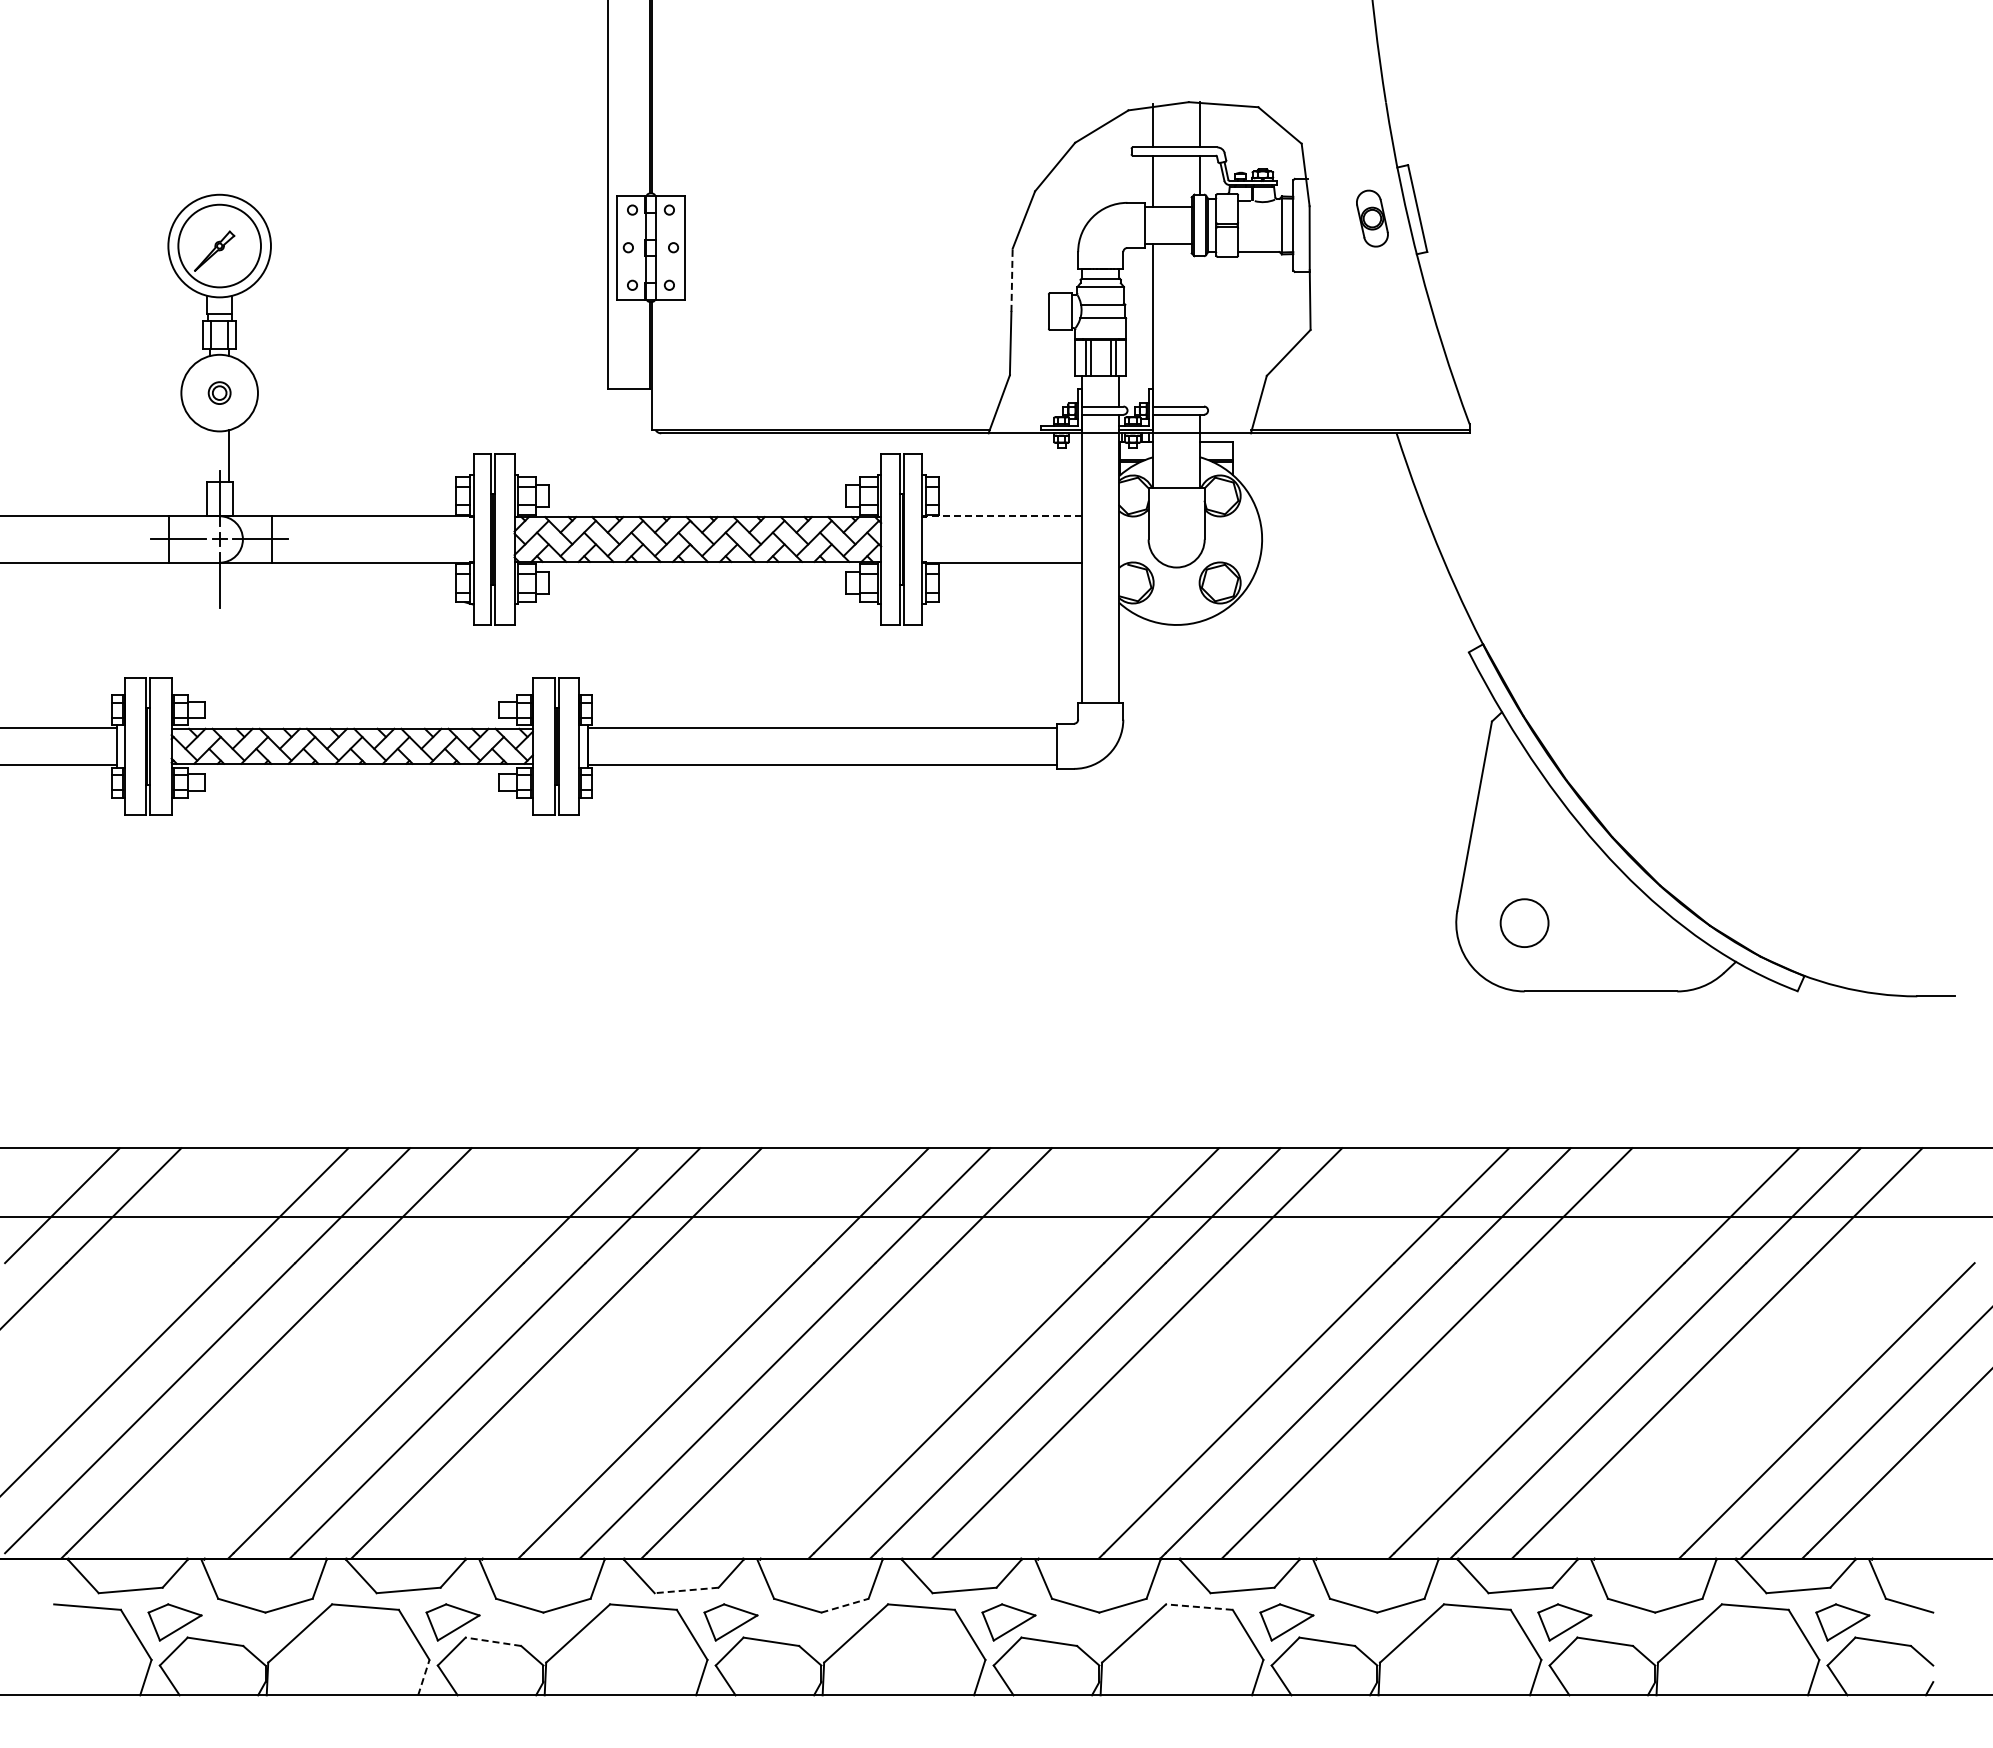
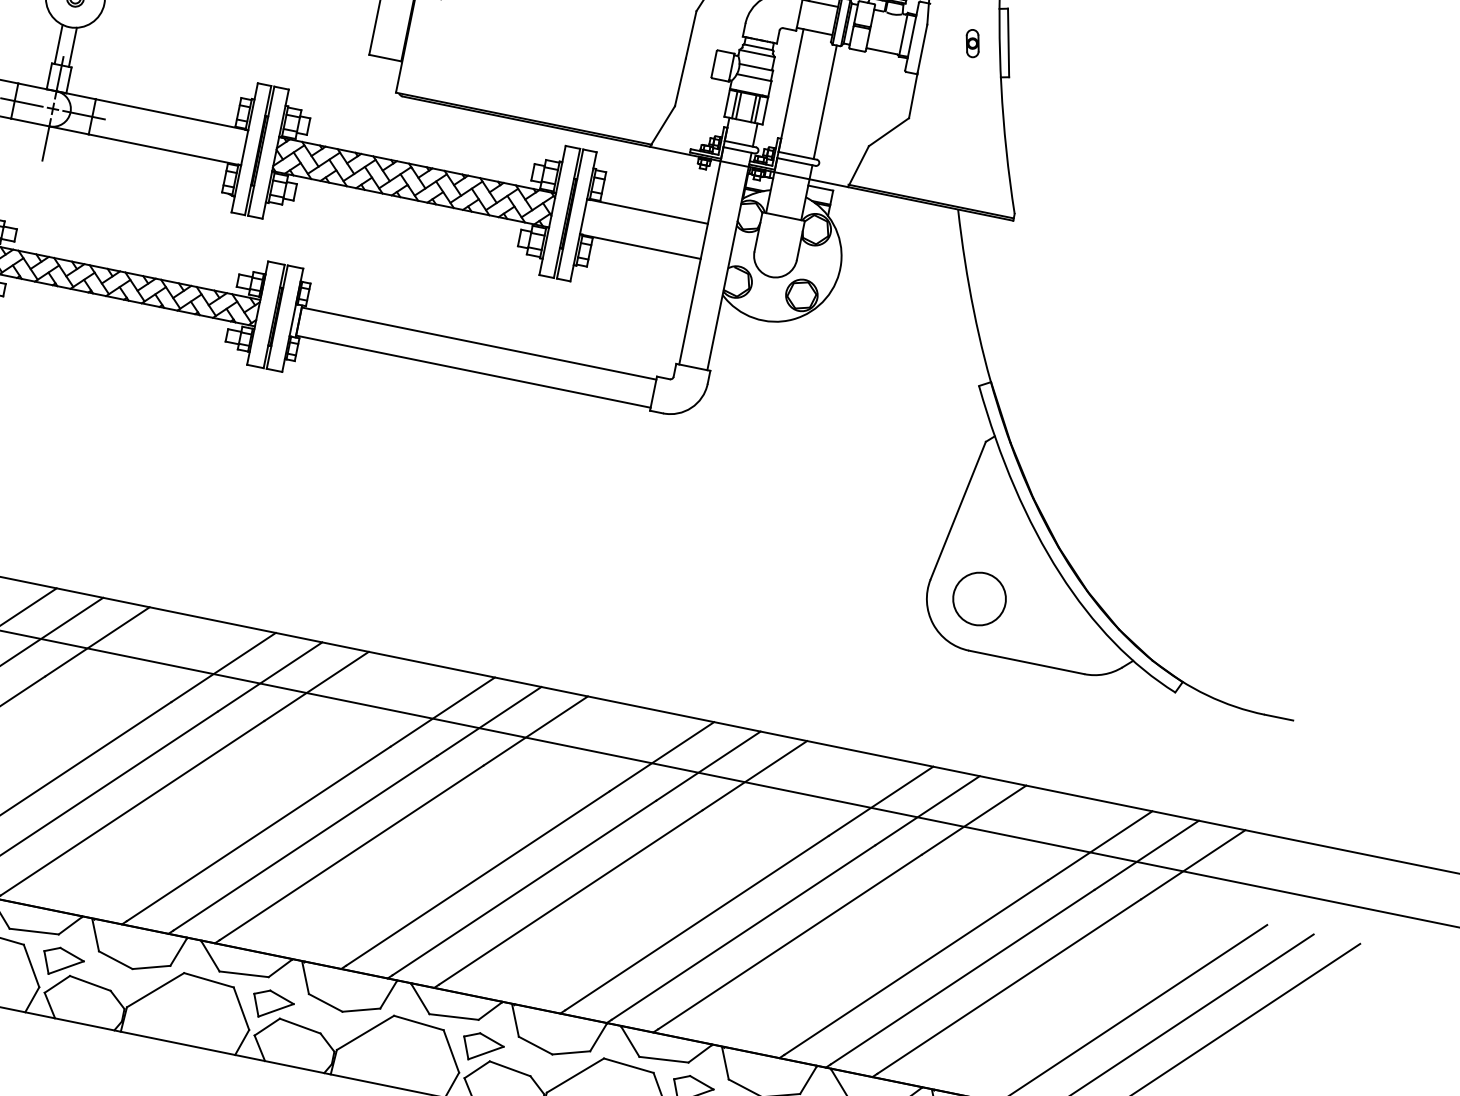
part: (1371, 218) -> (972, 43), size x0.62
line: (1012, 280) -> (691, 35), dashed -> solid
line: (1199, 331) -> (824, 102), added
line: (210, 456) -> (58, 44), added
line: (1002, 516) -> (647, 211), dashed -> solid
circle: (1524, 923) -> (979, 599), size x1.43
line: (686, 1590) -> (244, 974), dashed -> solid
line: (845, 1605) -> (361, 1010), dashed -> solid
line: (1198, 1607) -> (628, 1065), dashed -> solid
line: (492, 1641) -> (89, 983), dashed -> solid
line: (423, 1677) -> (32, 999), dashed -> solid

